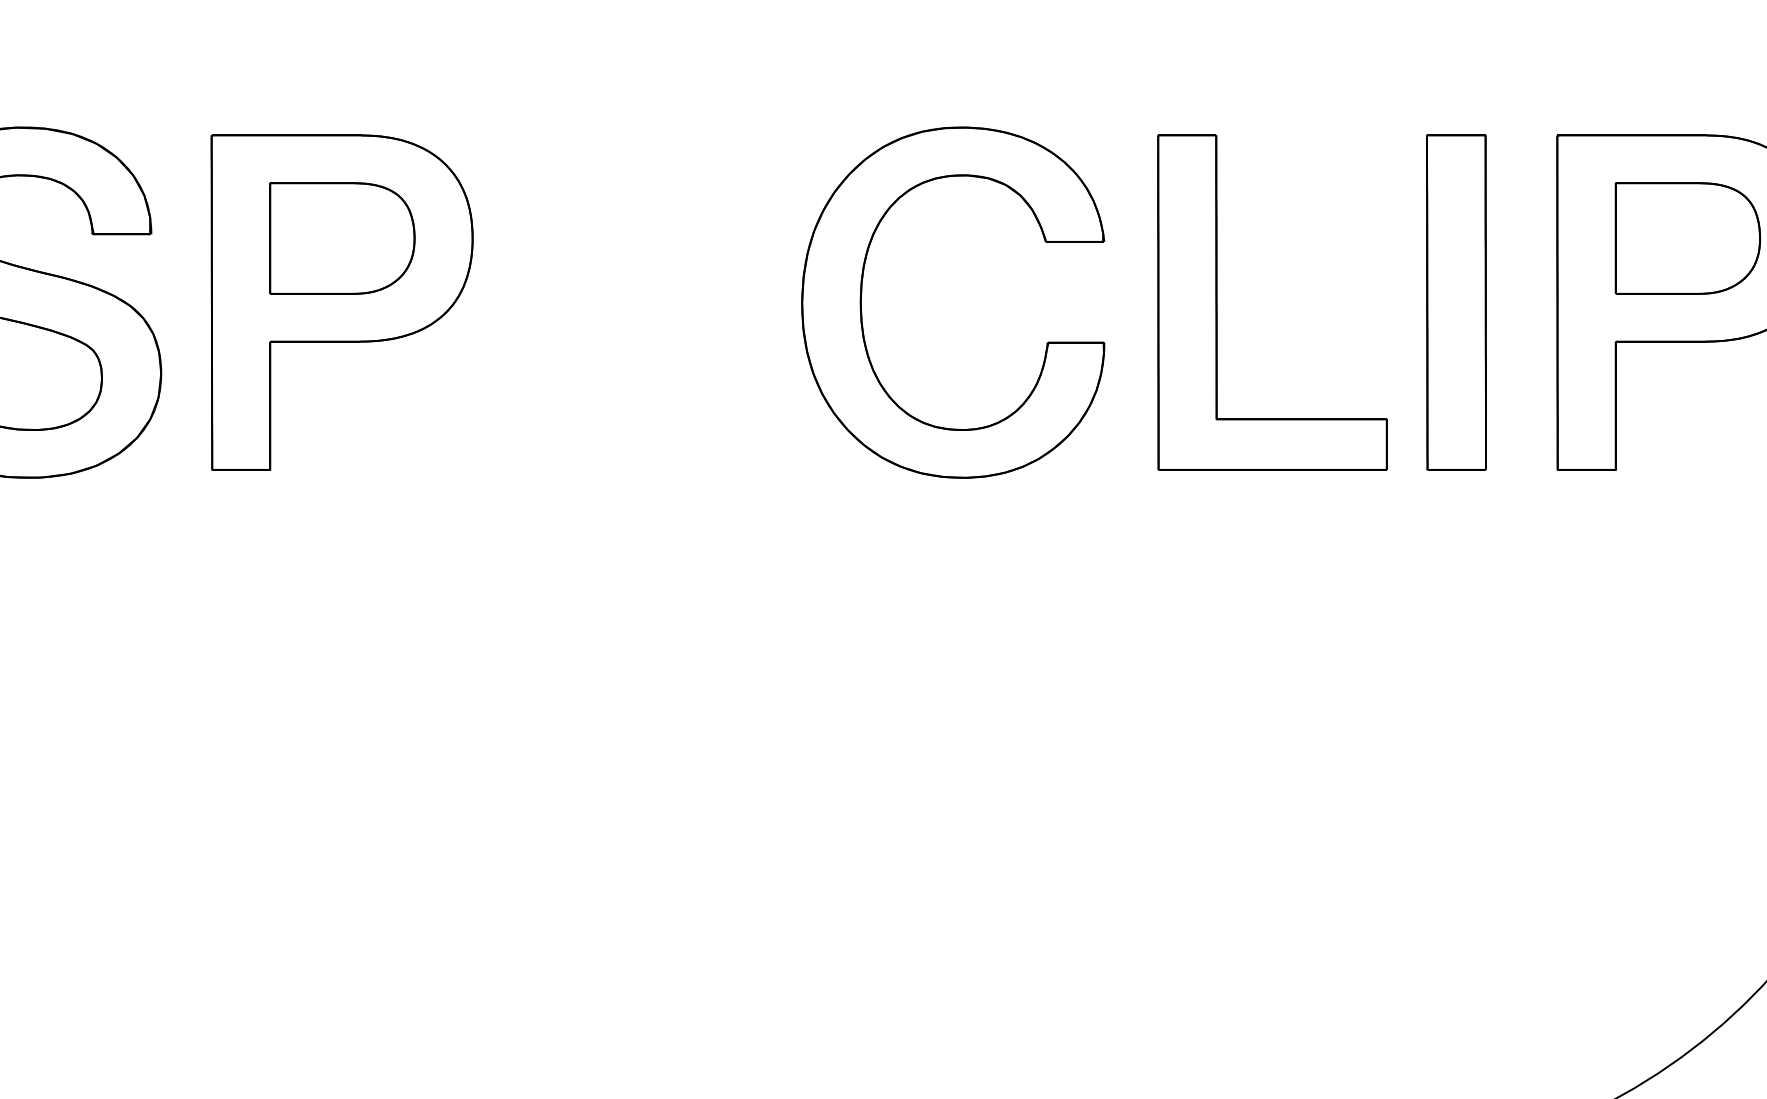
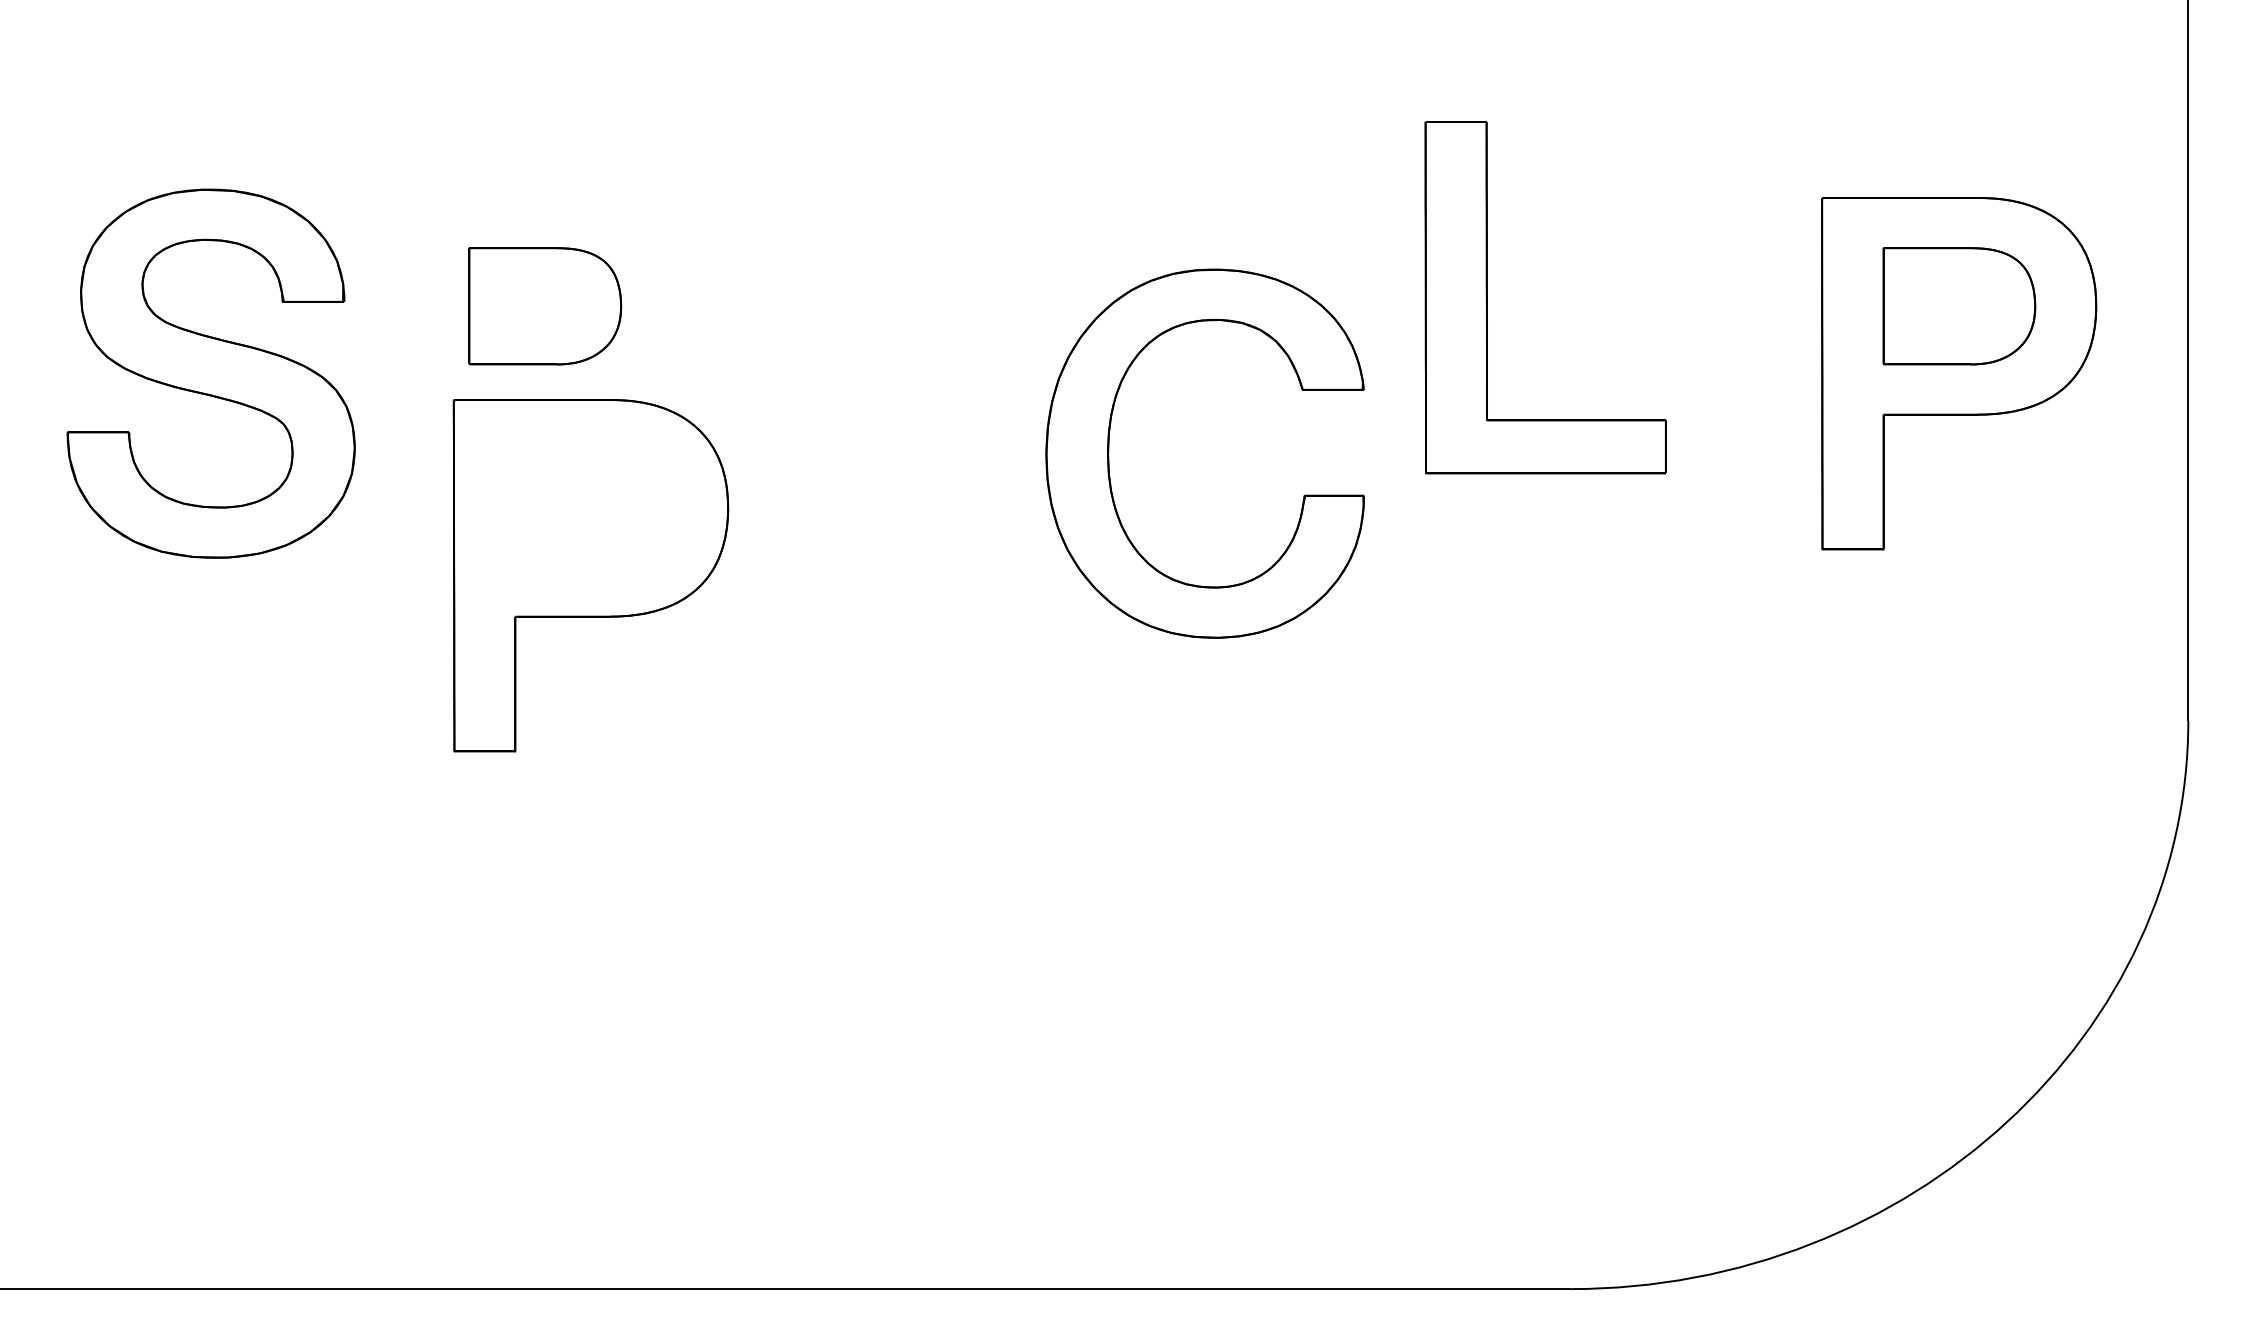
part: (862, 300) -> (1109, 451), moved
part: (341, 302) -> (590, 575), moved
part: (1217, 302) -> (1487, 297), moved
part: (1456, 302) -> (1716, 373), removed

